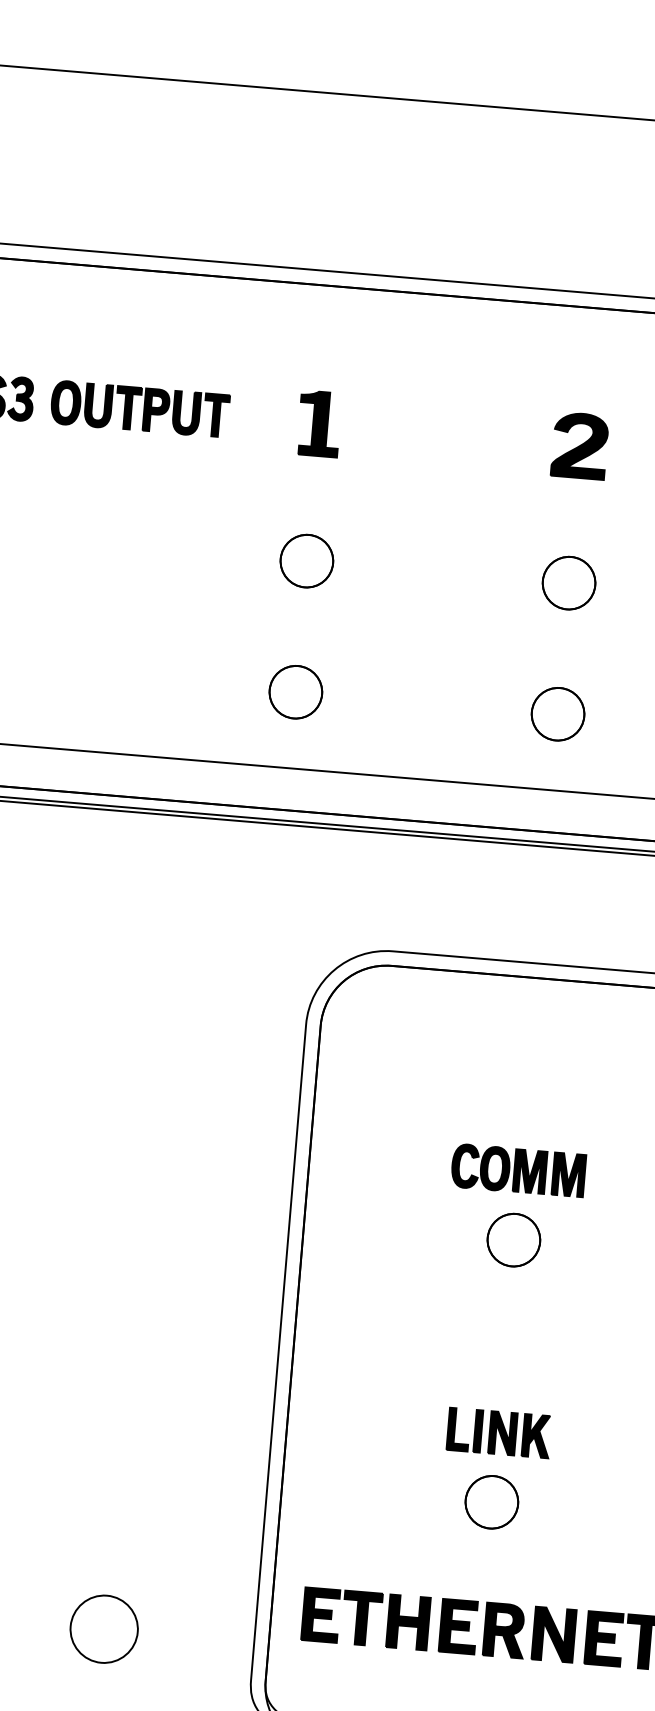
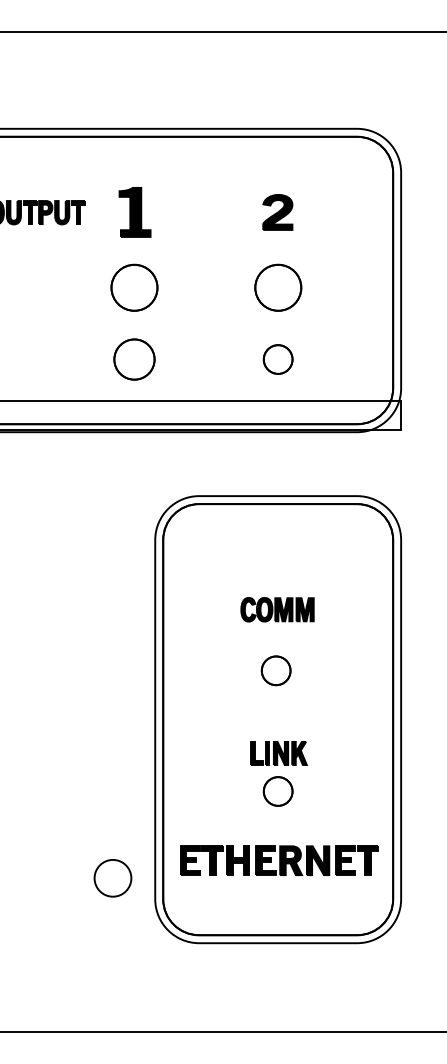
part: (318, 423) -> (134, 212), size x1.4
part: (306, 560) -> (134, 287), size x1.6
part: (567, 582) -> (277, 287), size x1.6
part: (295, 692) -> (134, 359), size x1.4
part: (512, 1239) -> (275, 670), moved
part: (103, 1629) -> (112, 878), moved

